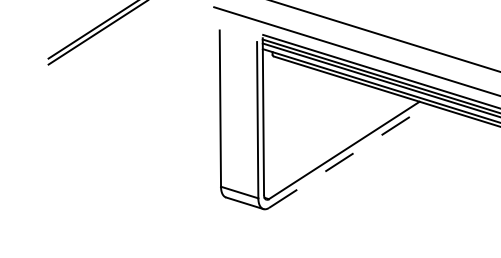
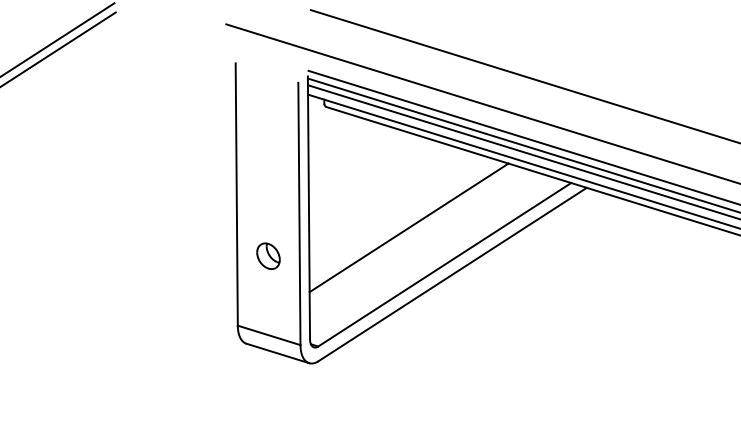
line: (322, 128) -> (408, 227), added
part: (238, 144) -> (267, 254), added
line: (349, 156) -> (453, 274), dashed -> solid

